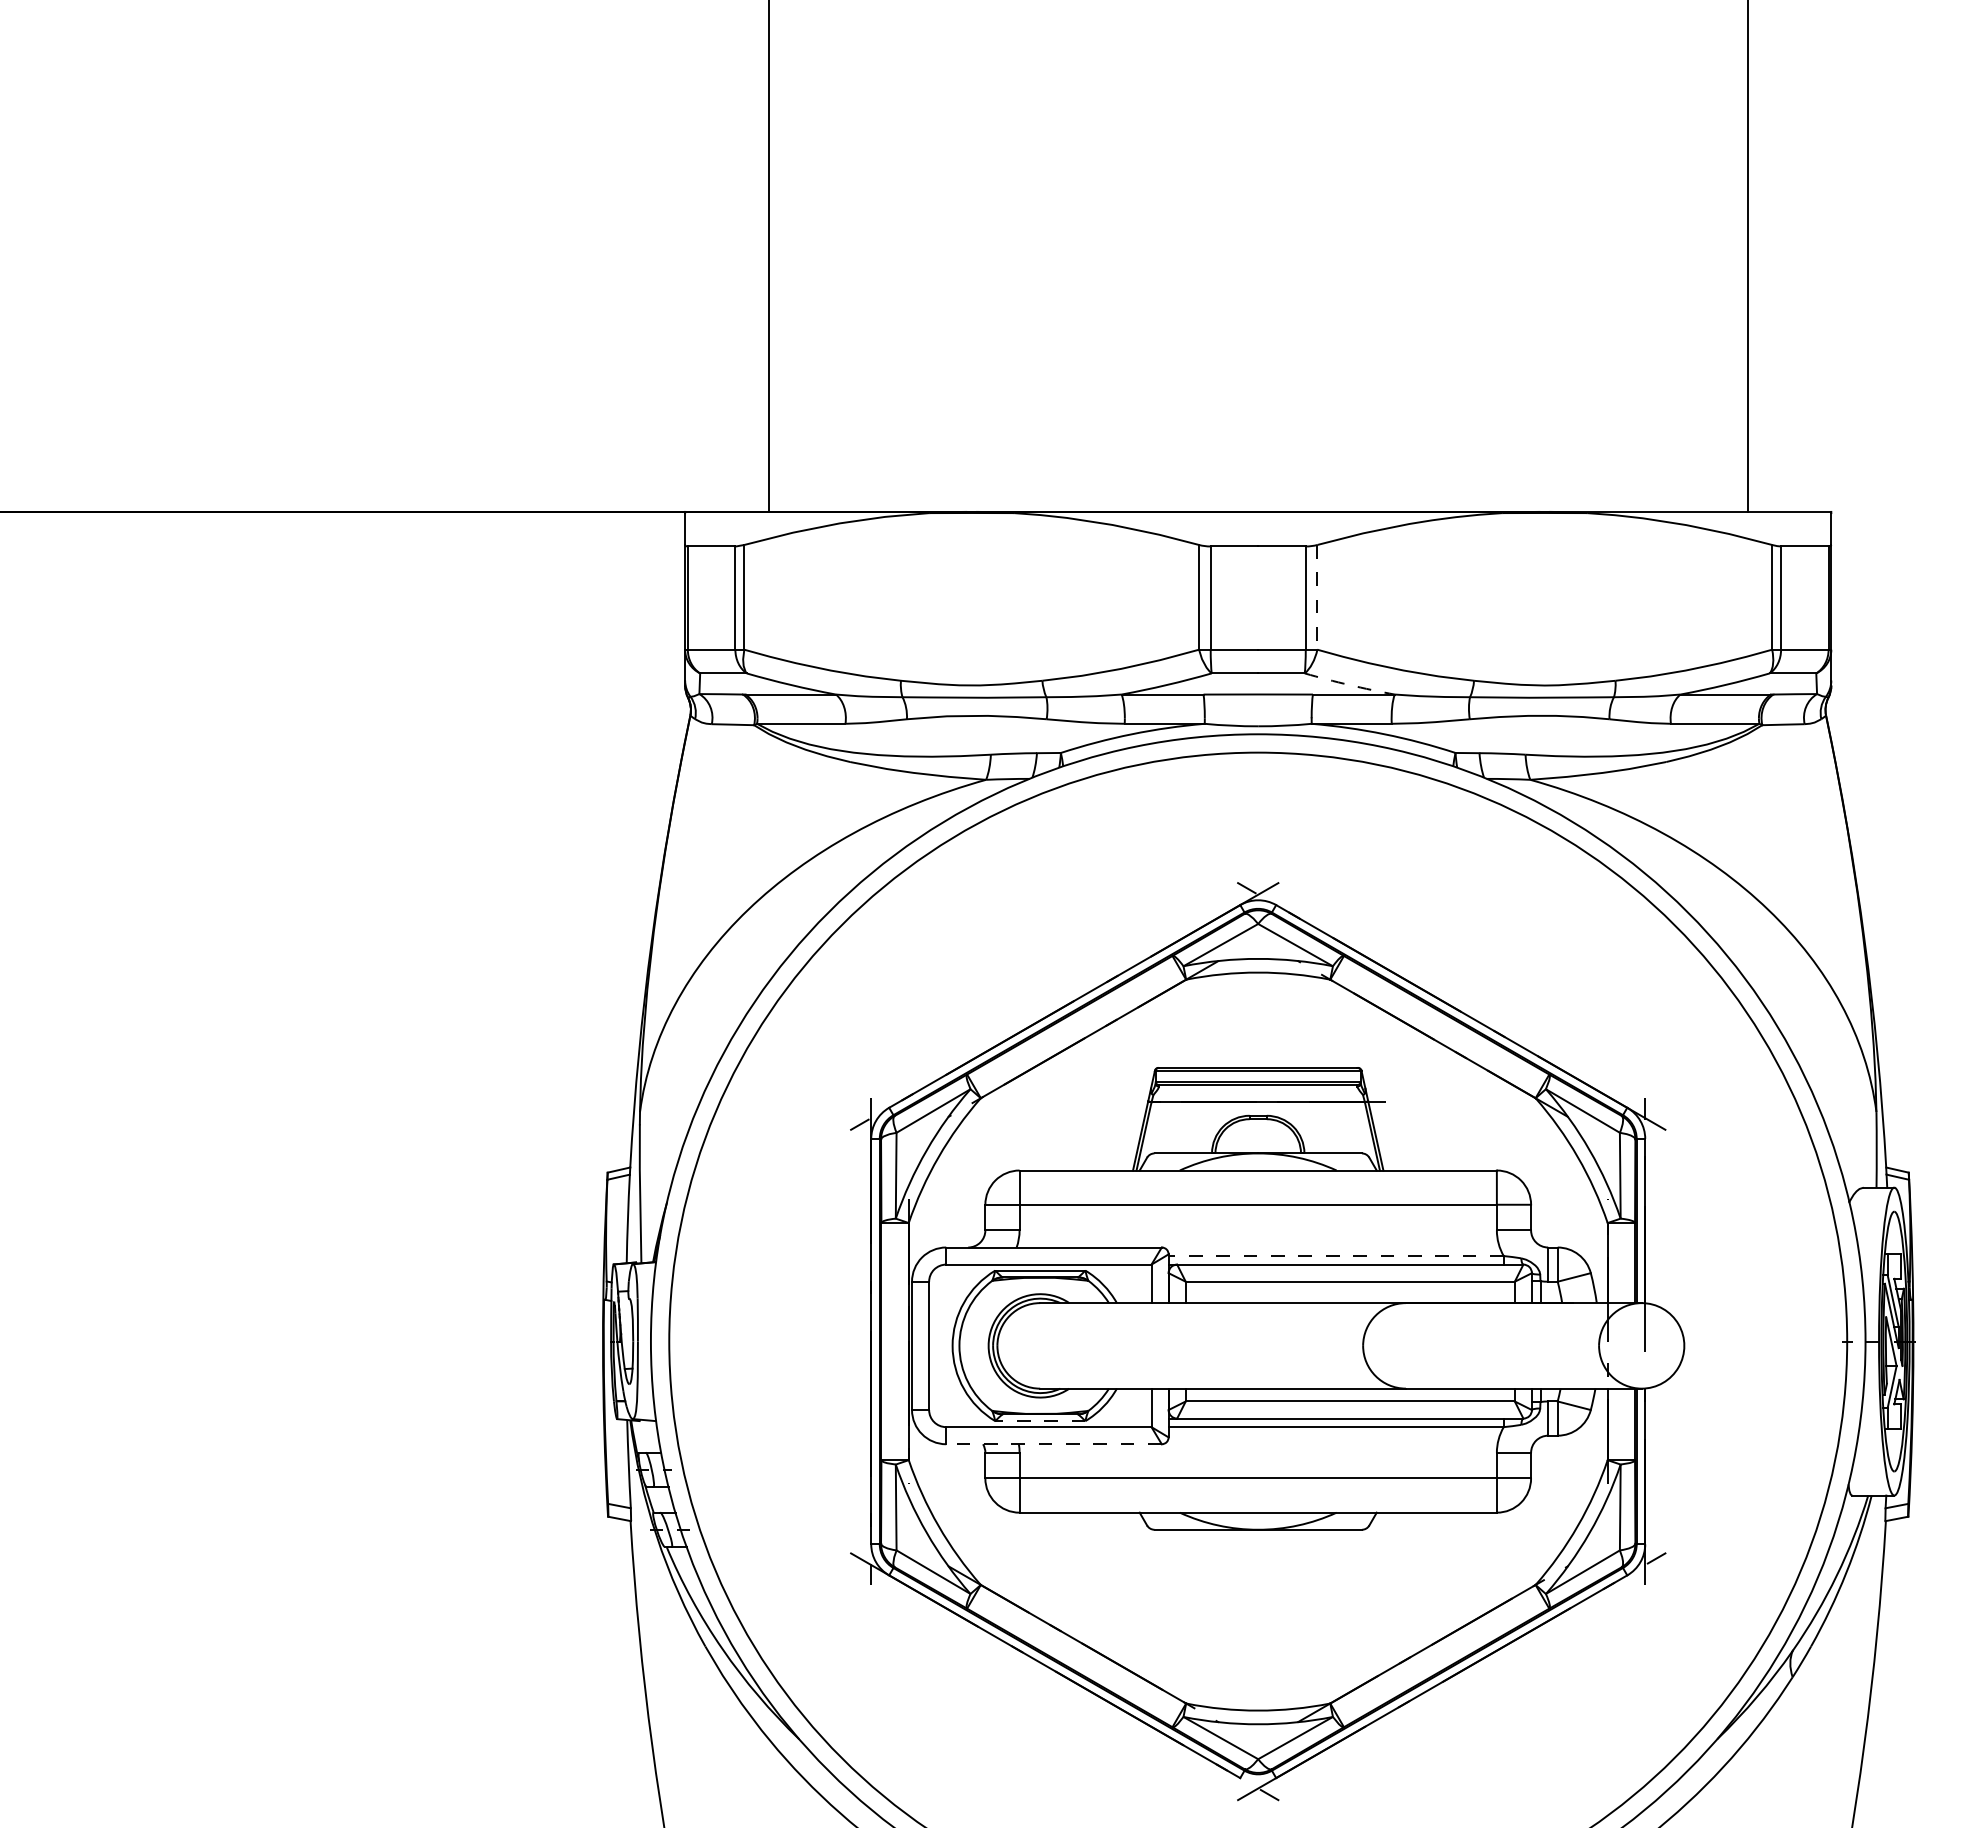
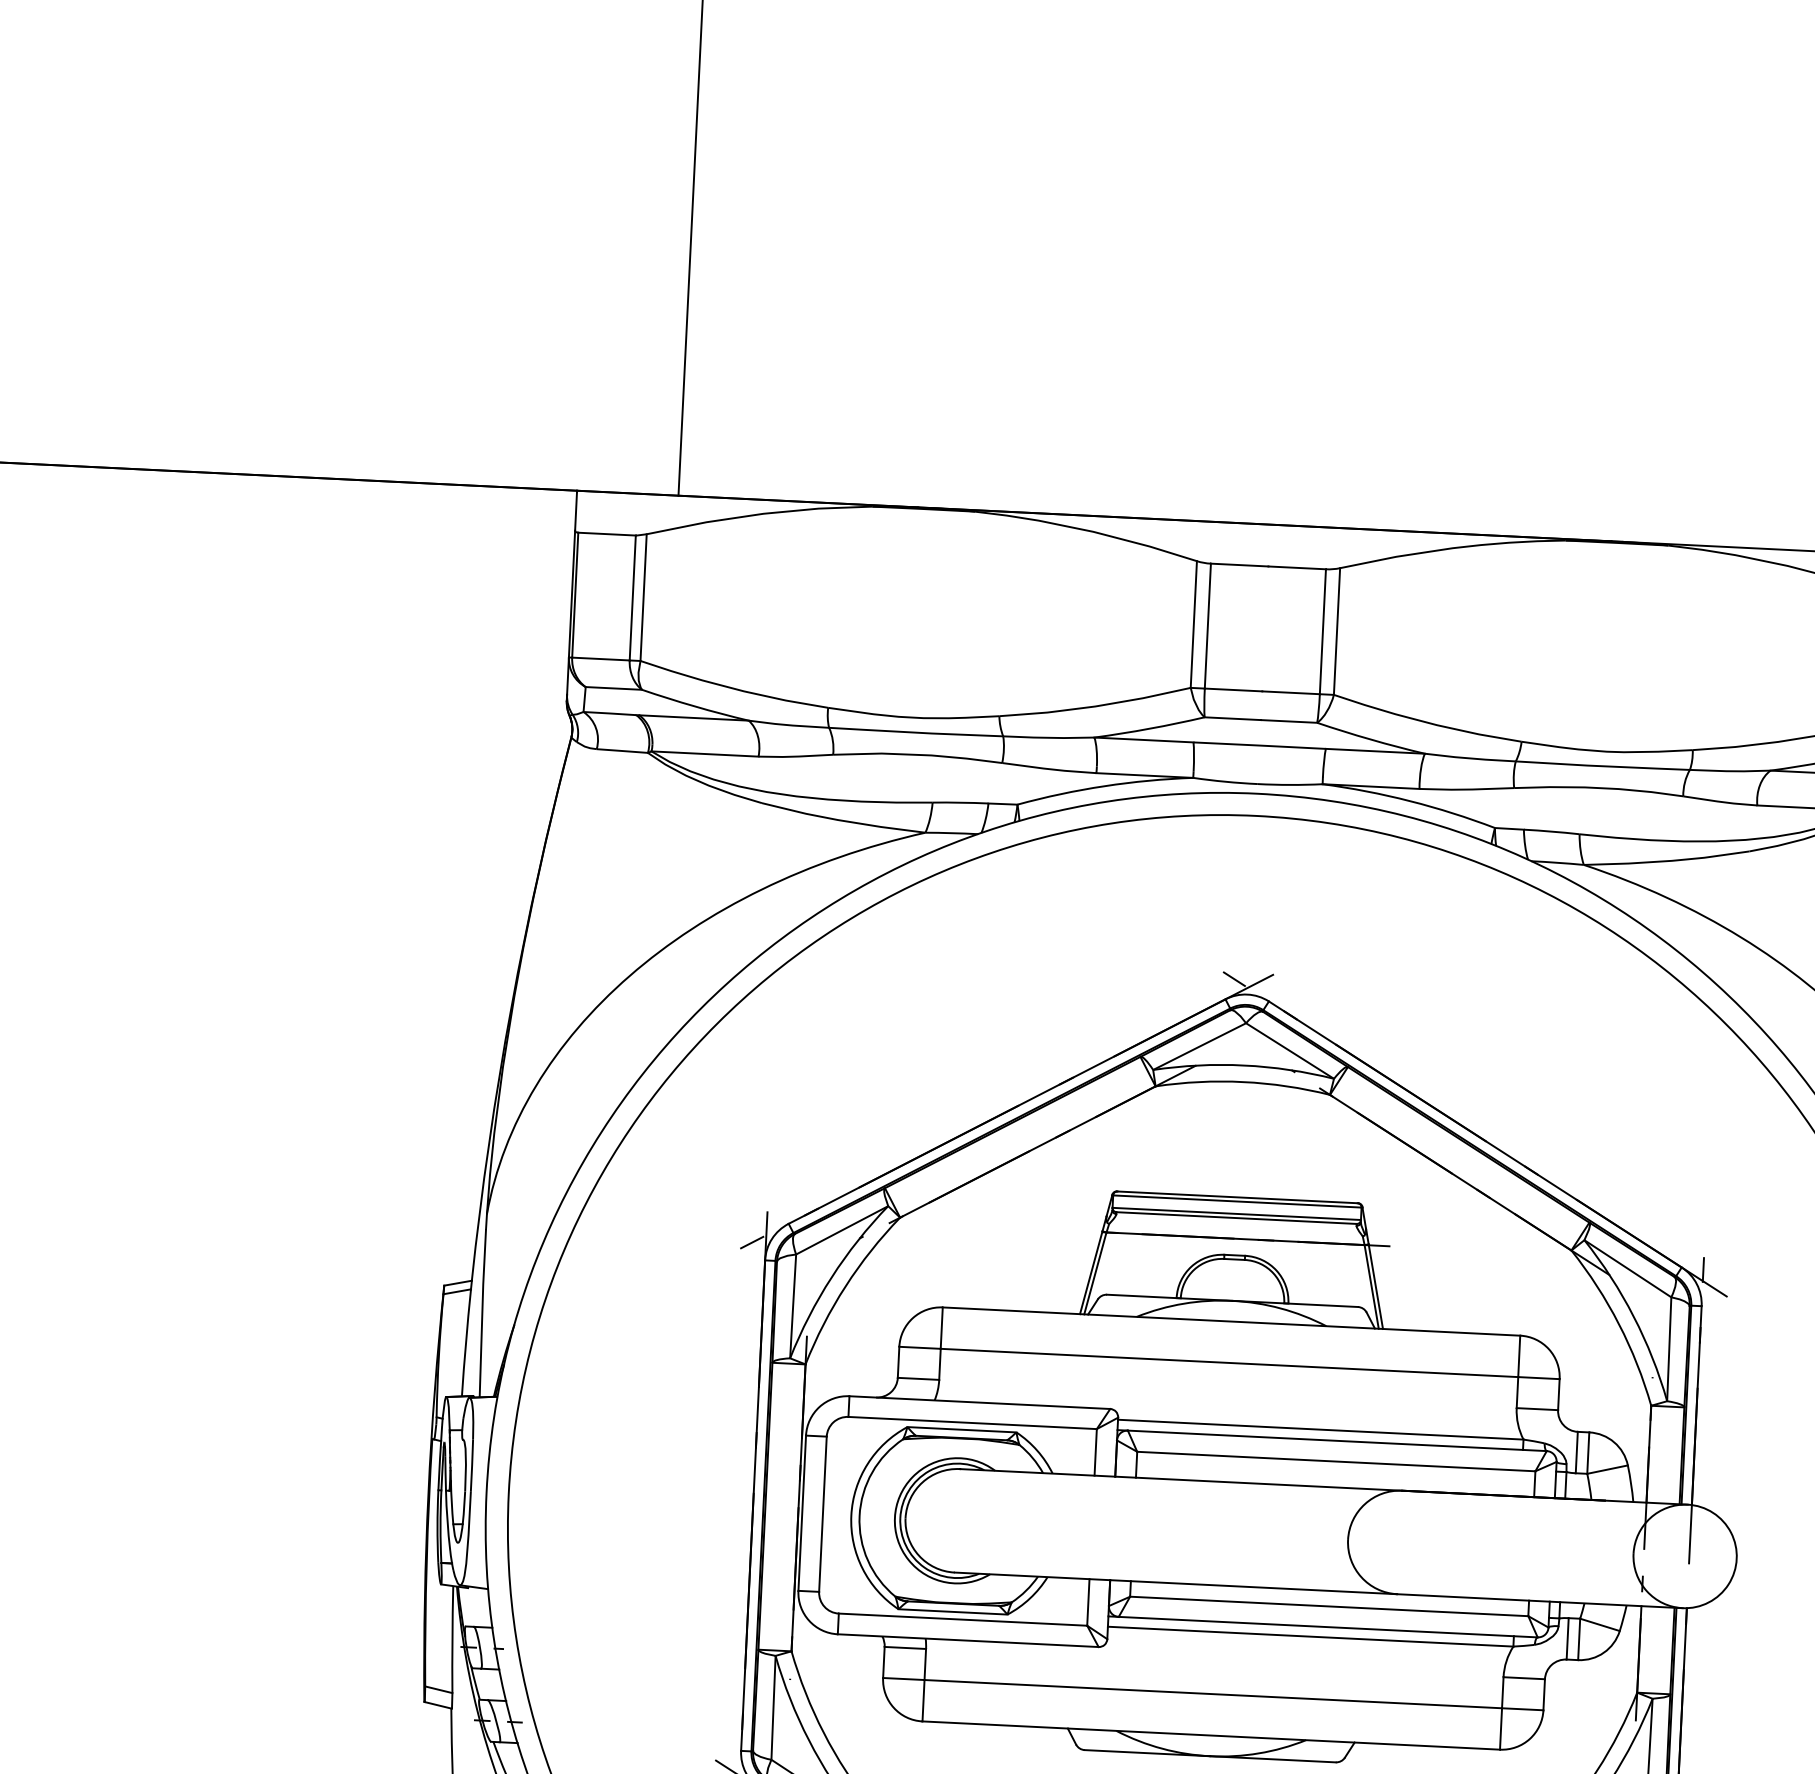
line: (1317, 597) -> (1337, 631), dashed -> solid
arc: (1349, 685) -> (1370, 740), dashed -> solid
line: (1336, 1256) -> (1321, 1430), dashed -> solid
line: (1039, 1421) -> (952, 1612), dashed -> solid
line: (1054, 1444) -> (968, 1640), dashed -> solid

